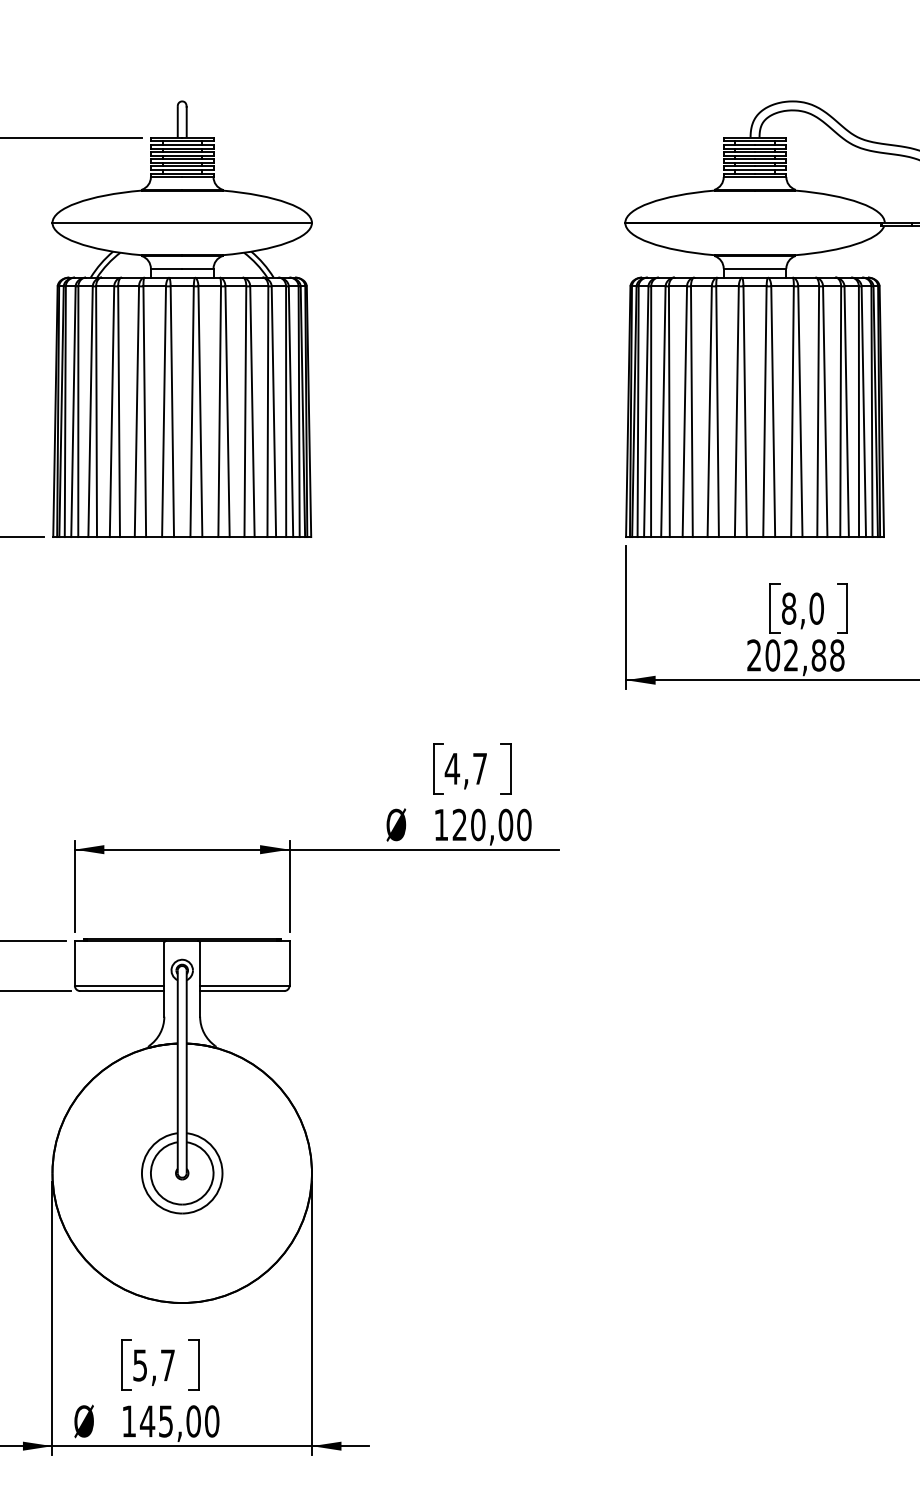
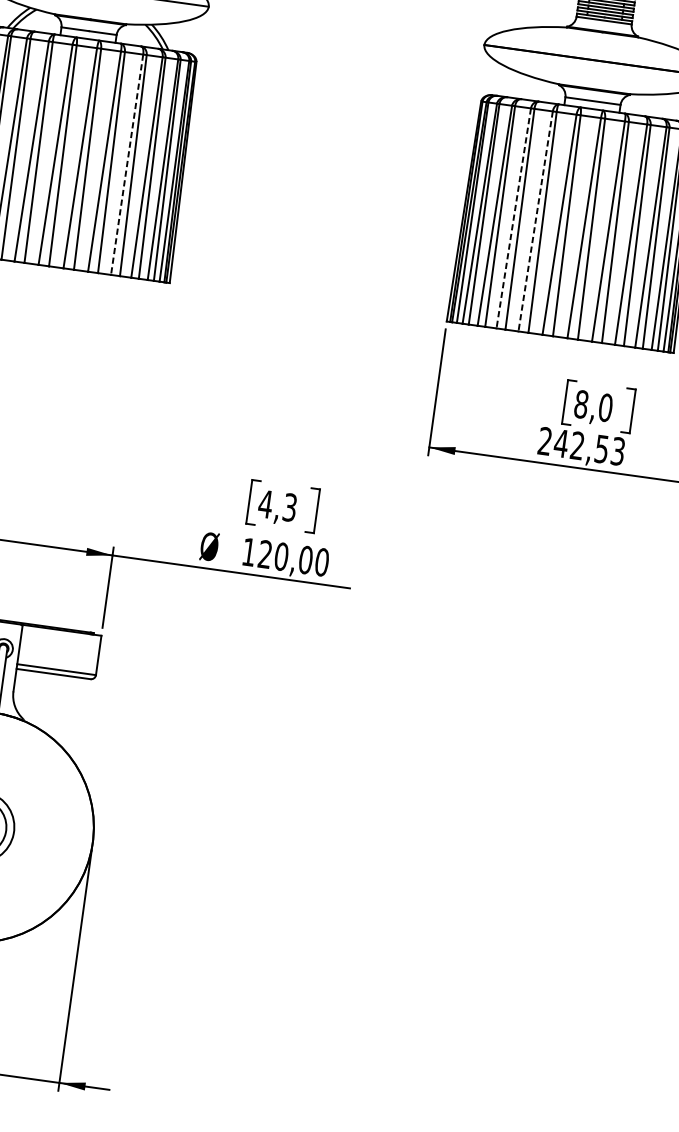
line: (245, 412) -> (127, 165), solid -> dashed
line: (684, 412) -> (513, 219), solid -> dashed
line: (709, 412) -> (535, 222), solid -> dashed
text: (804, 655) -> (589, 447), 202,88 -> 242,53
text: (479, 768) -> (289, 507), 4,7 -> 4,3

